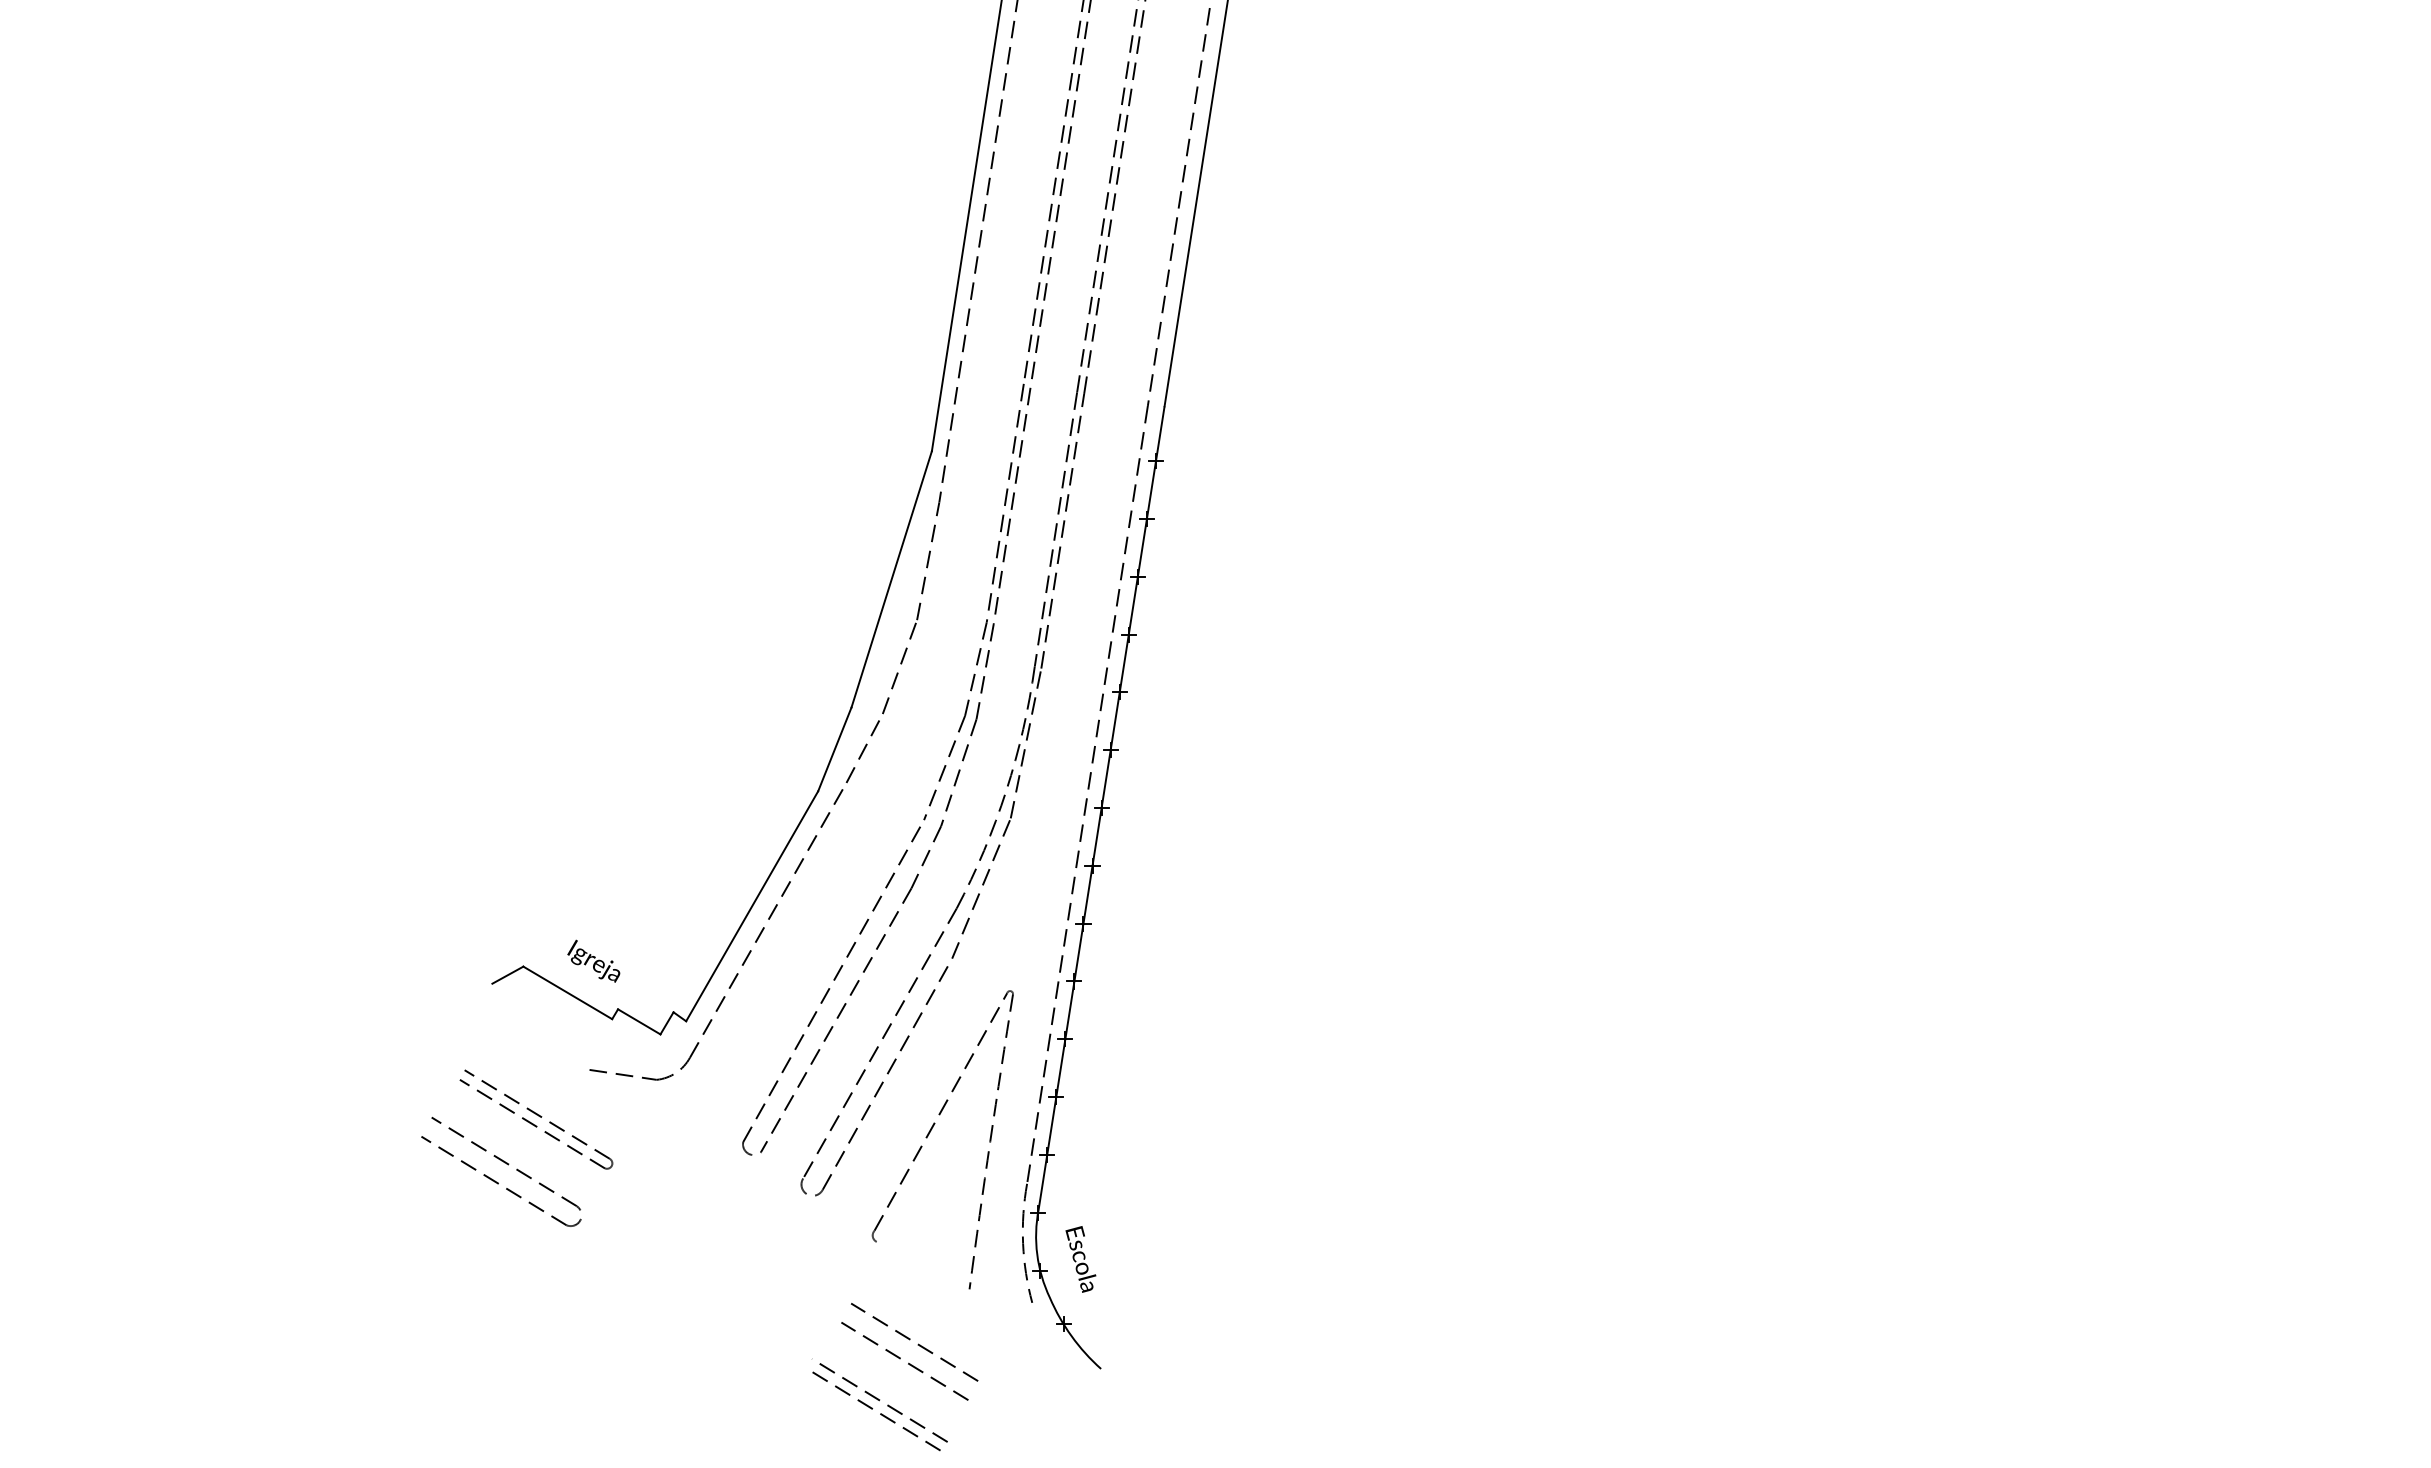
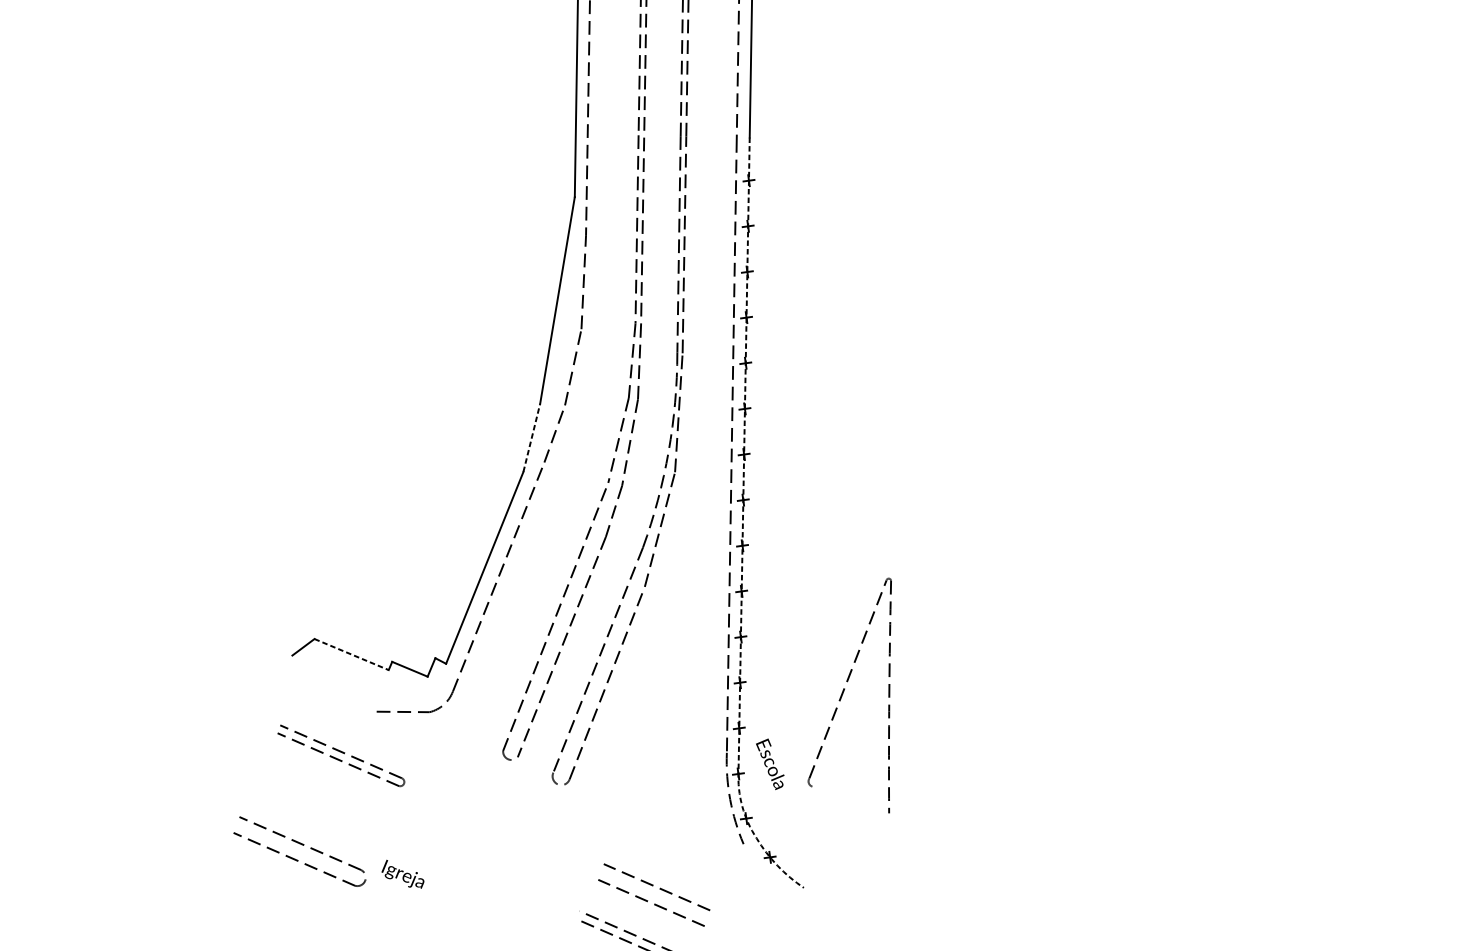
line: (835, 748) -> (532, 437), solid -> dashed
line: (1085, 910) -> (742, 535), solid -> dashed
text: (593, 960) -> (402, 873), moved
line: (567, 992) -> (351, 654), solid -> dashed
part: (930, 1132) -> (842, 696), moved
part: (504, 1163) -> (300, 844), moved
text: (1080, 1259) -> (770, 764), moved

